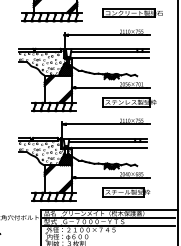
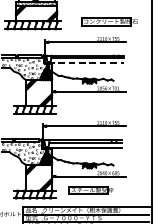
line: (108, 57) -> (86, 63), solid -> dashed
part: (129, 102) -> (106, 105), removed
part: (126, 192) -> (91, 190), moved

